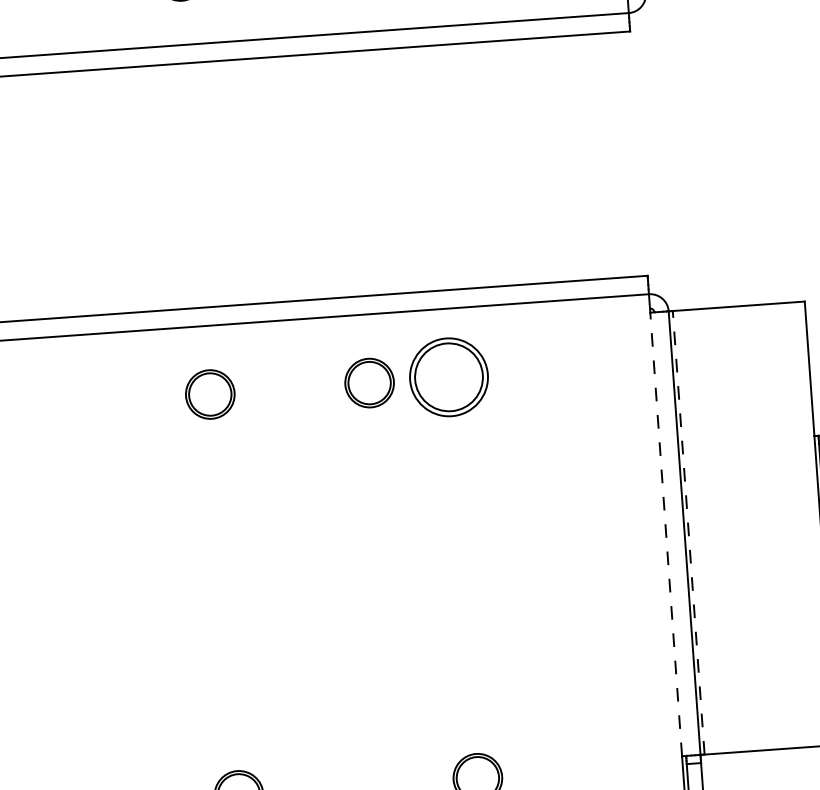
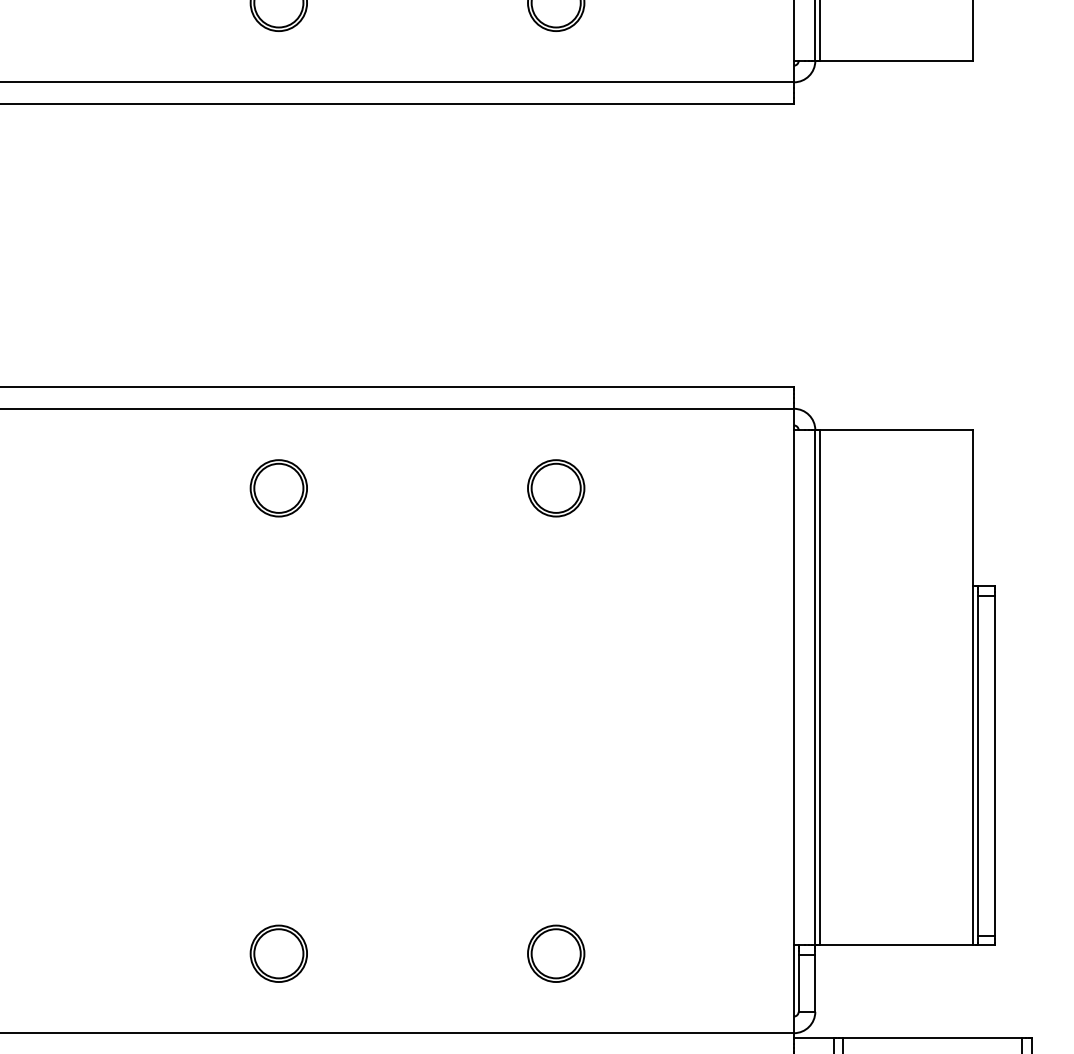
part: (449, 377) -> (556, 488), size x0.62
part: (369, 383) -> (463, 488), removed
line: (689, 532) -> (820, 687), dashed -> solid
line: (665, 534) -> (793, 687), dashed -> solid

